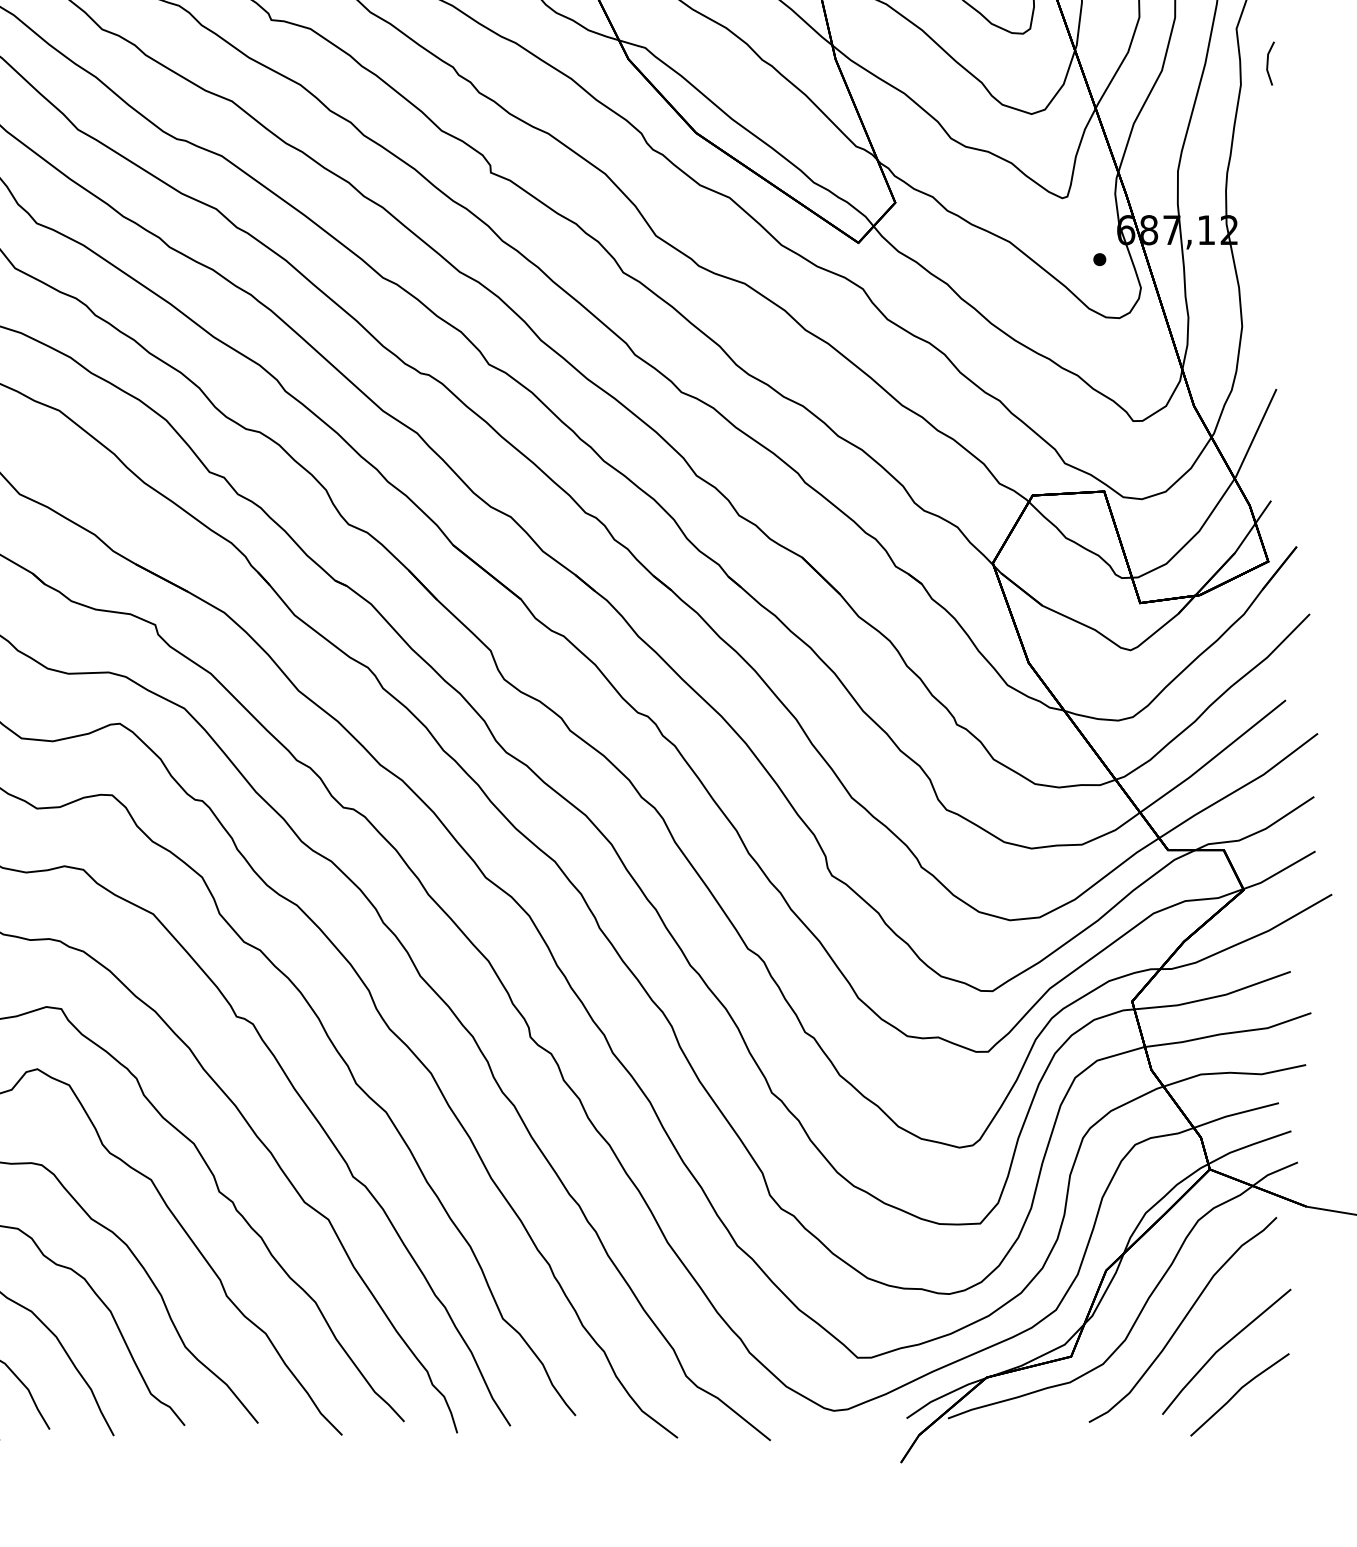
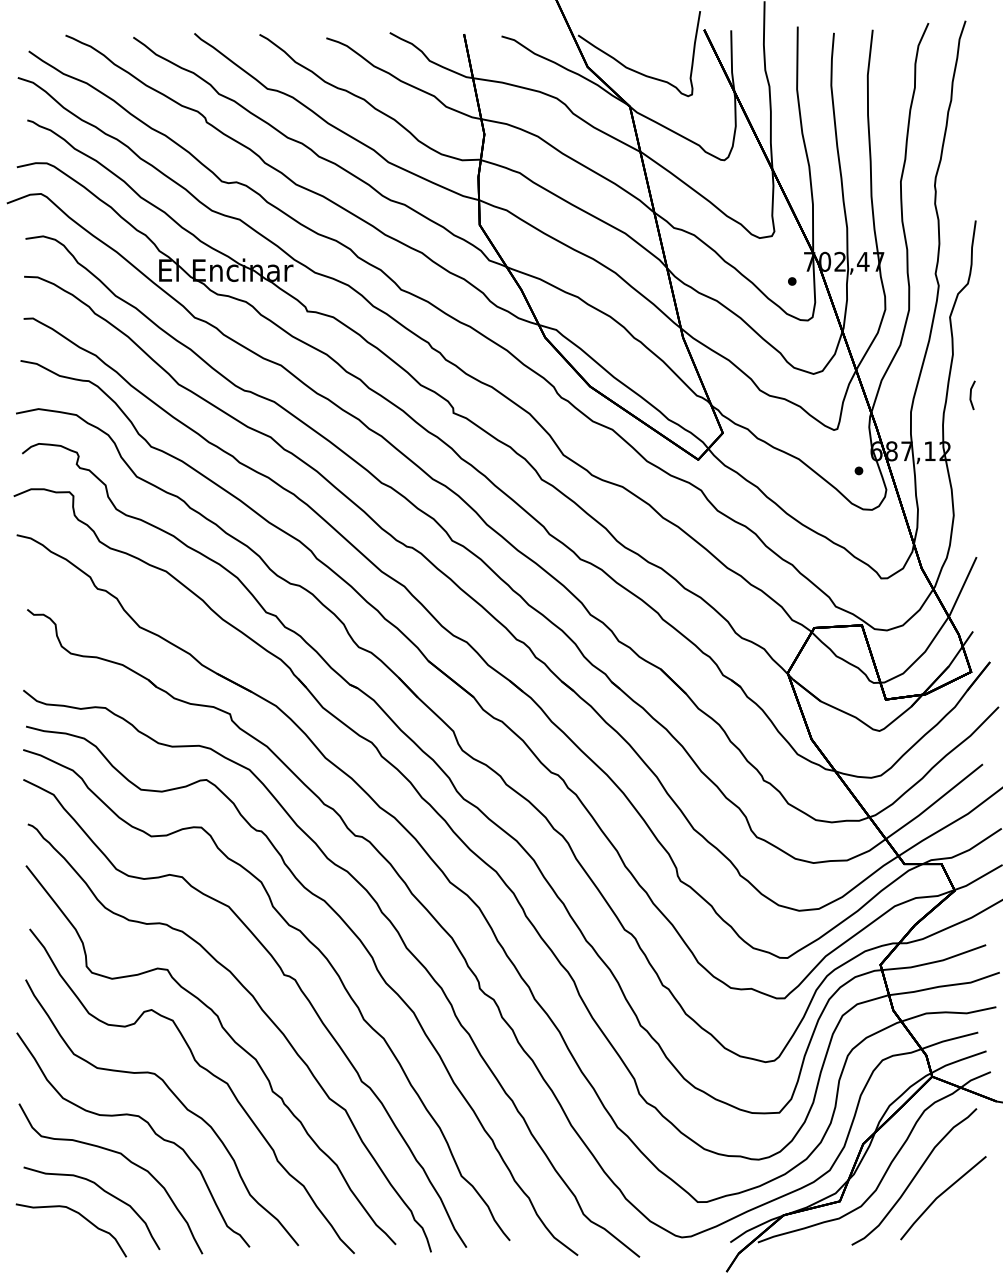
line: (1268, 63) -> (971, 395), moved
line: (1238, 1392) -> (951, 1225), removed

